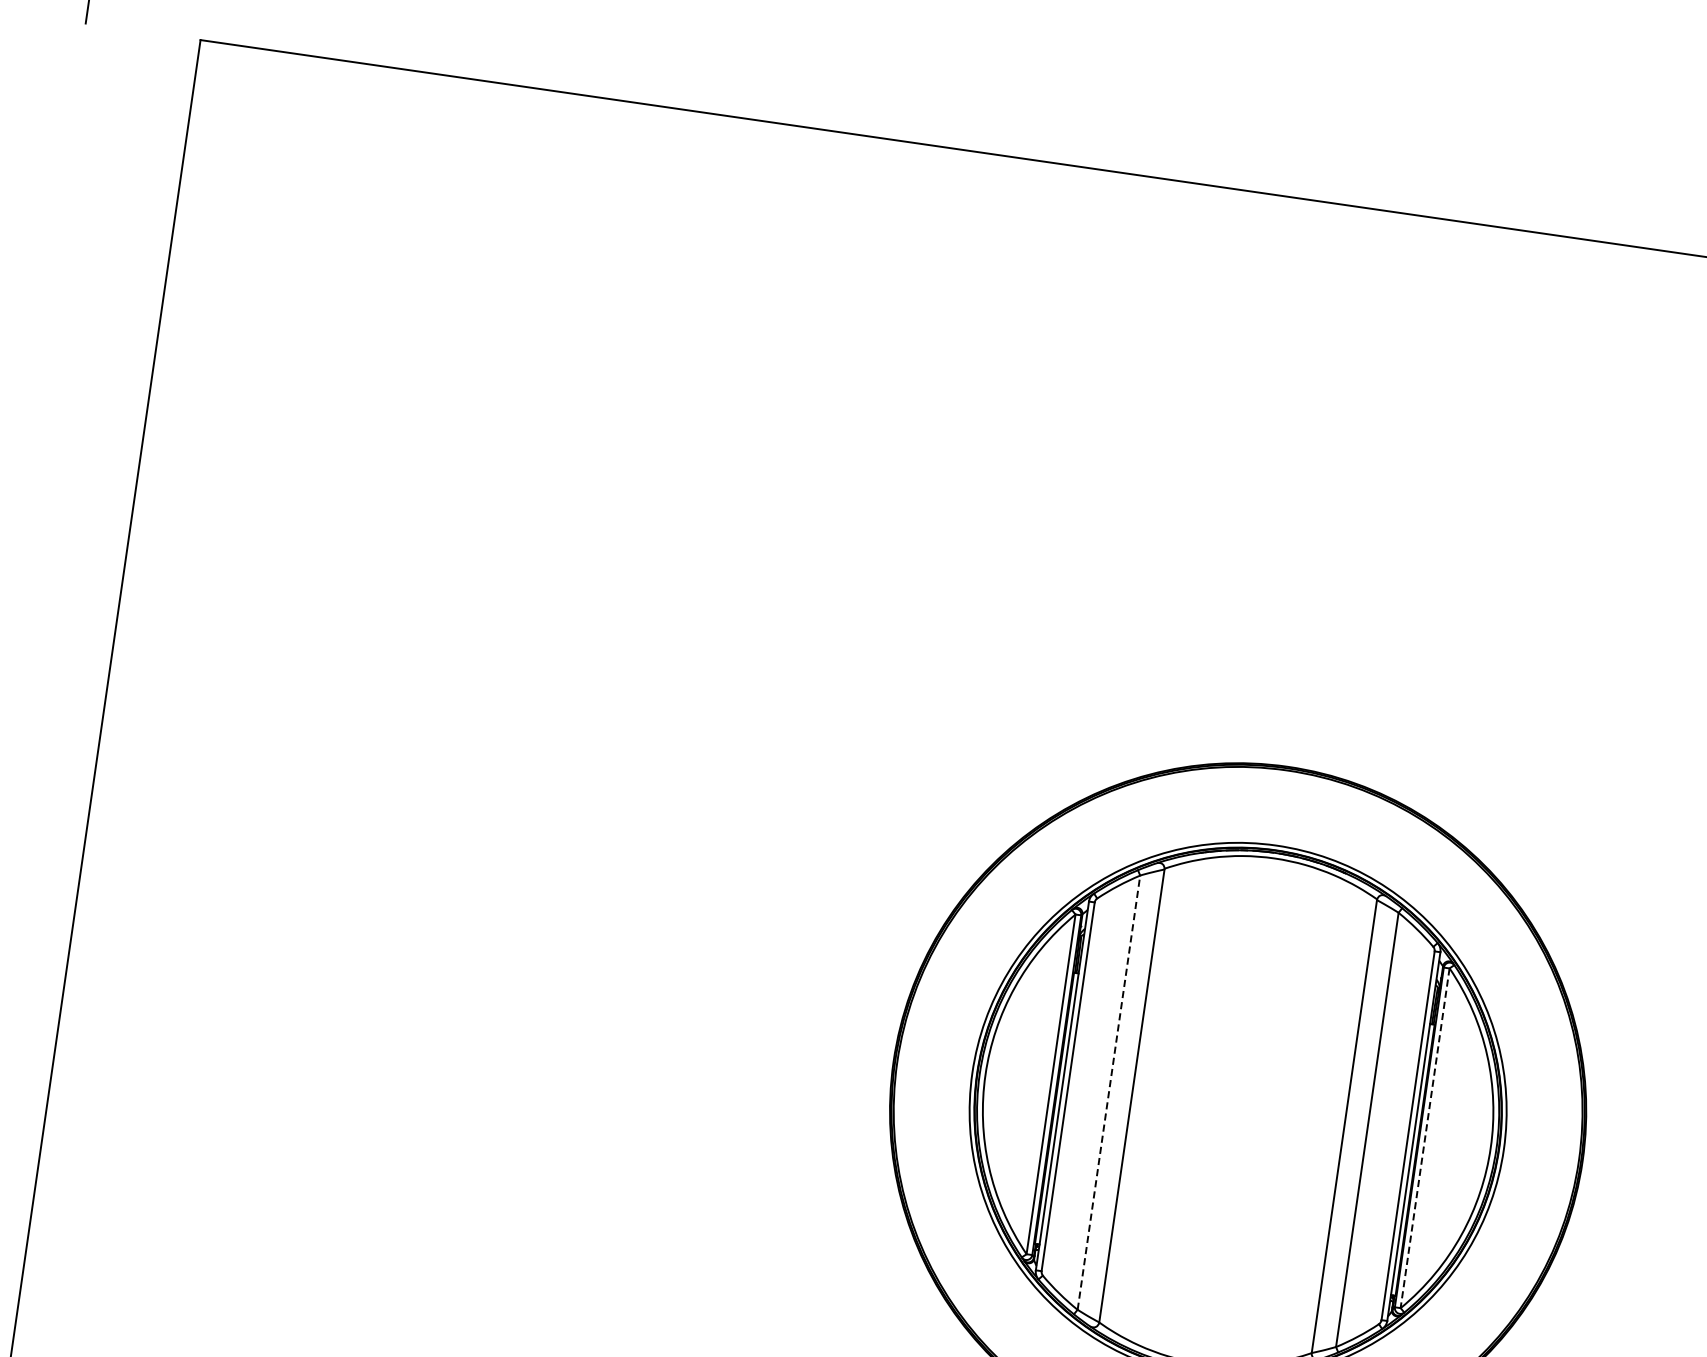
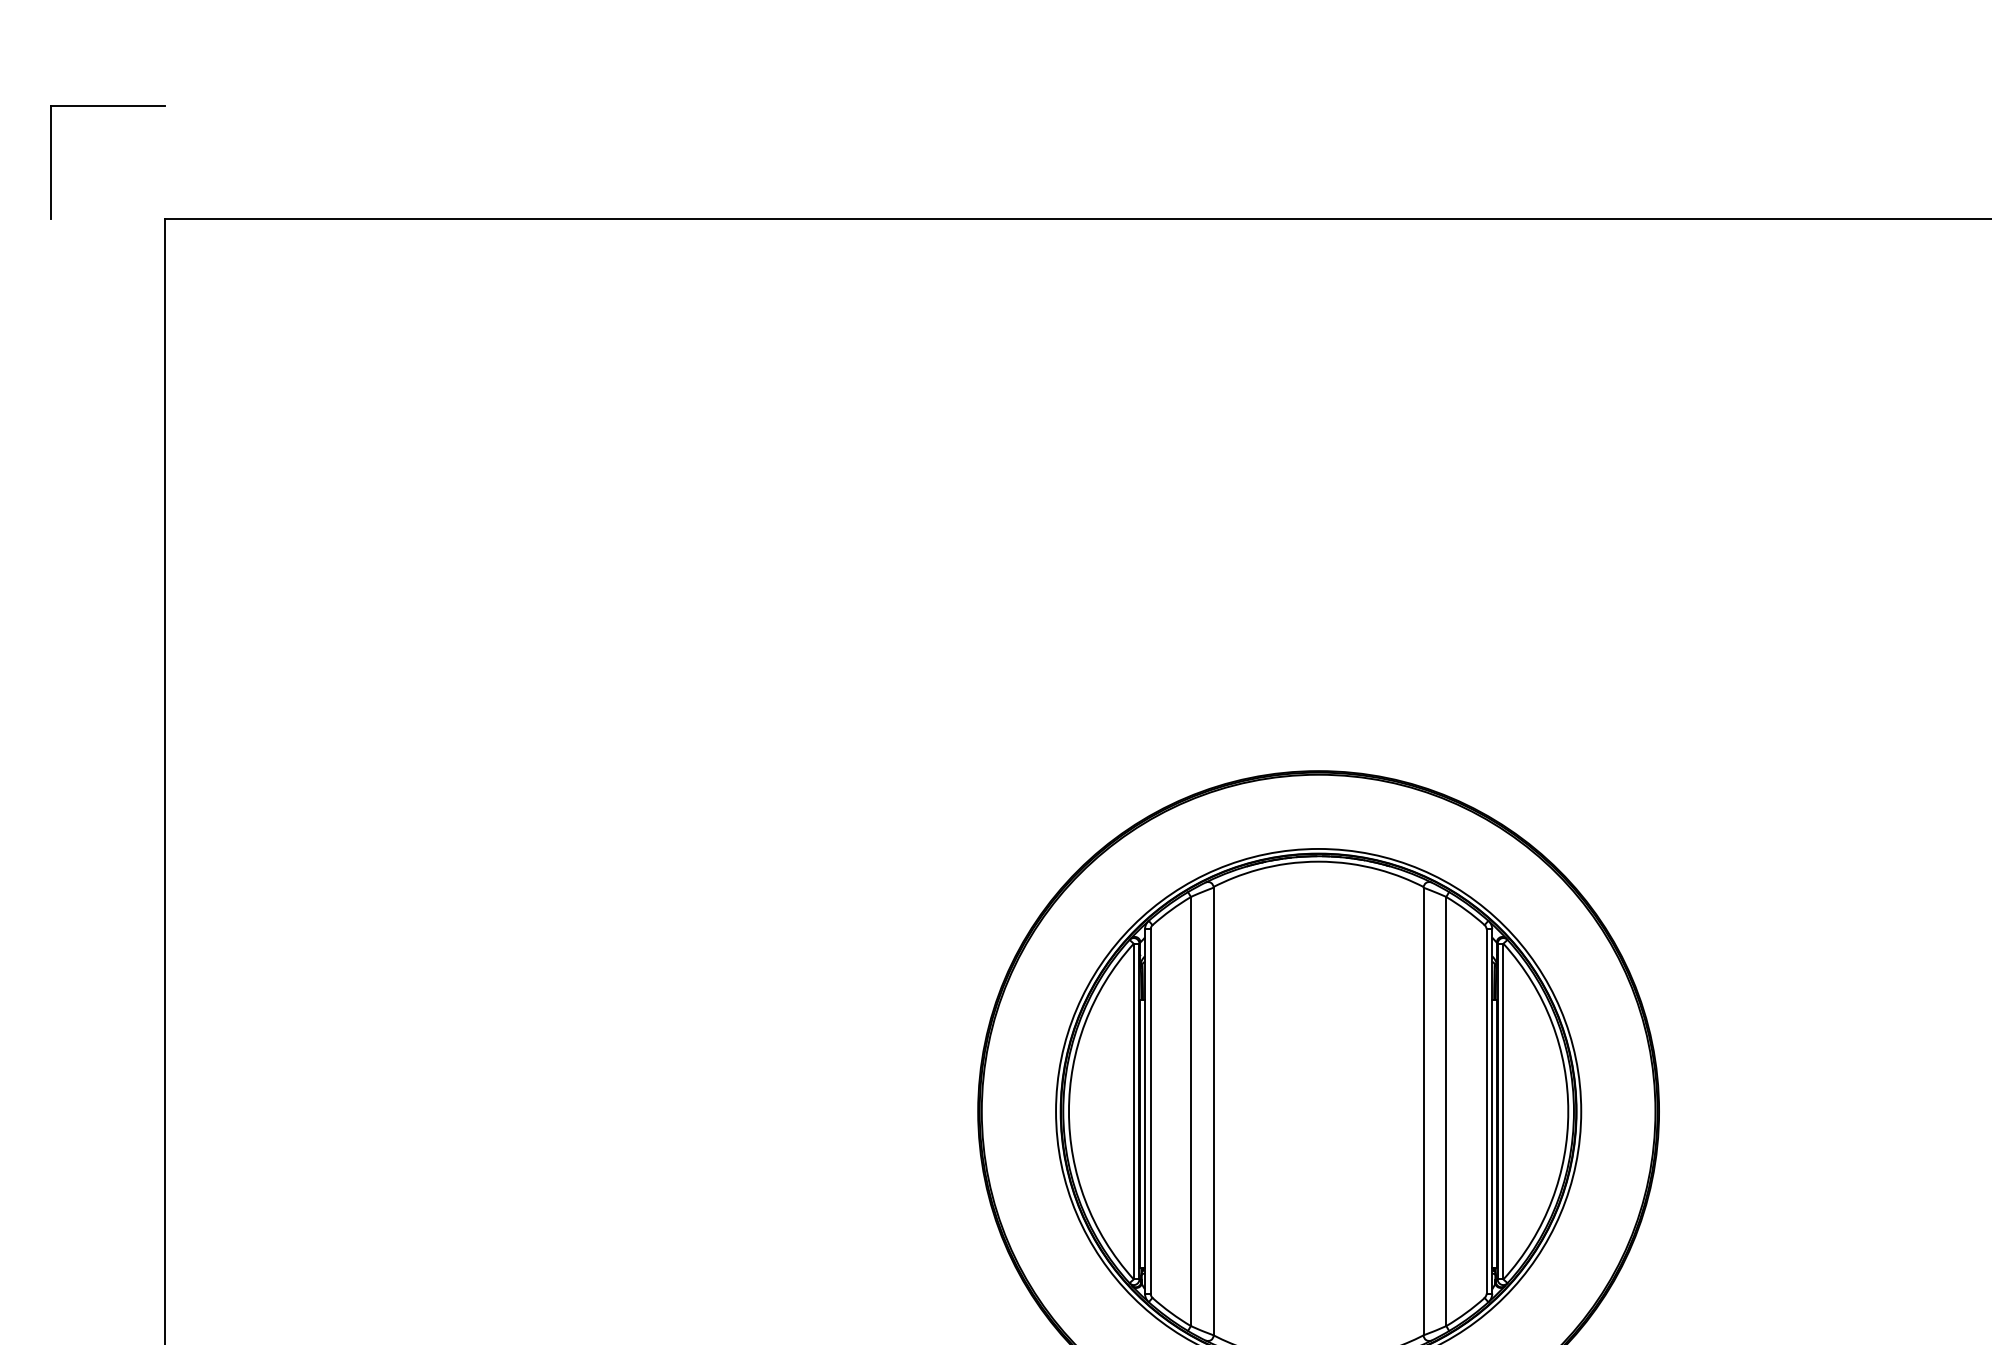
line: (1108, 1092) -> (1190, 1111), dashed -> solid
line: (1425, 1138) -> (1503, 1111), dashed -> solid

